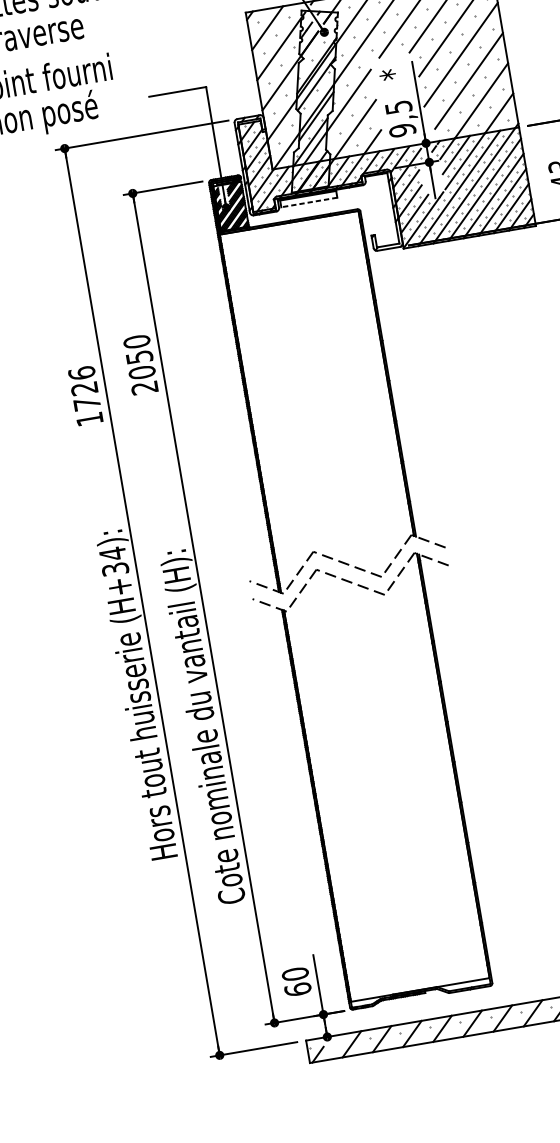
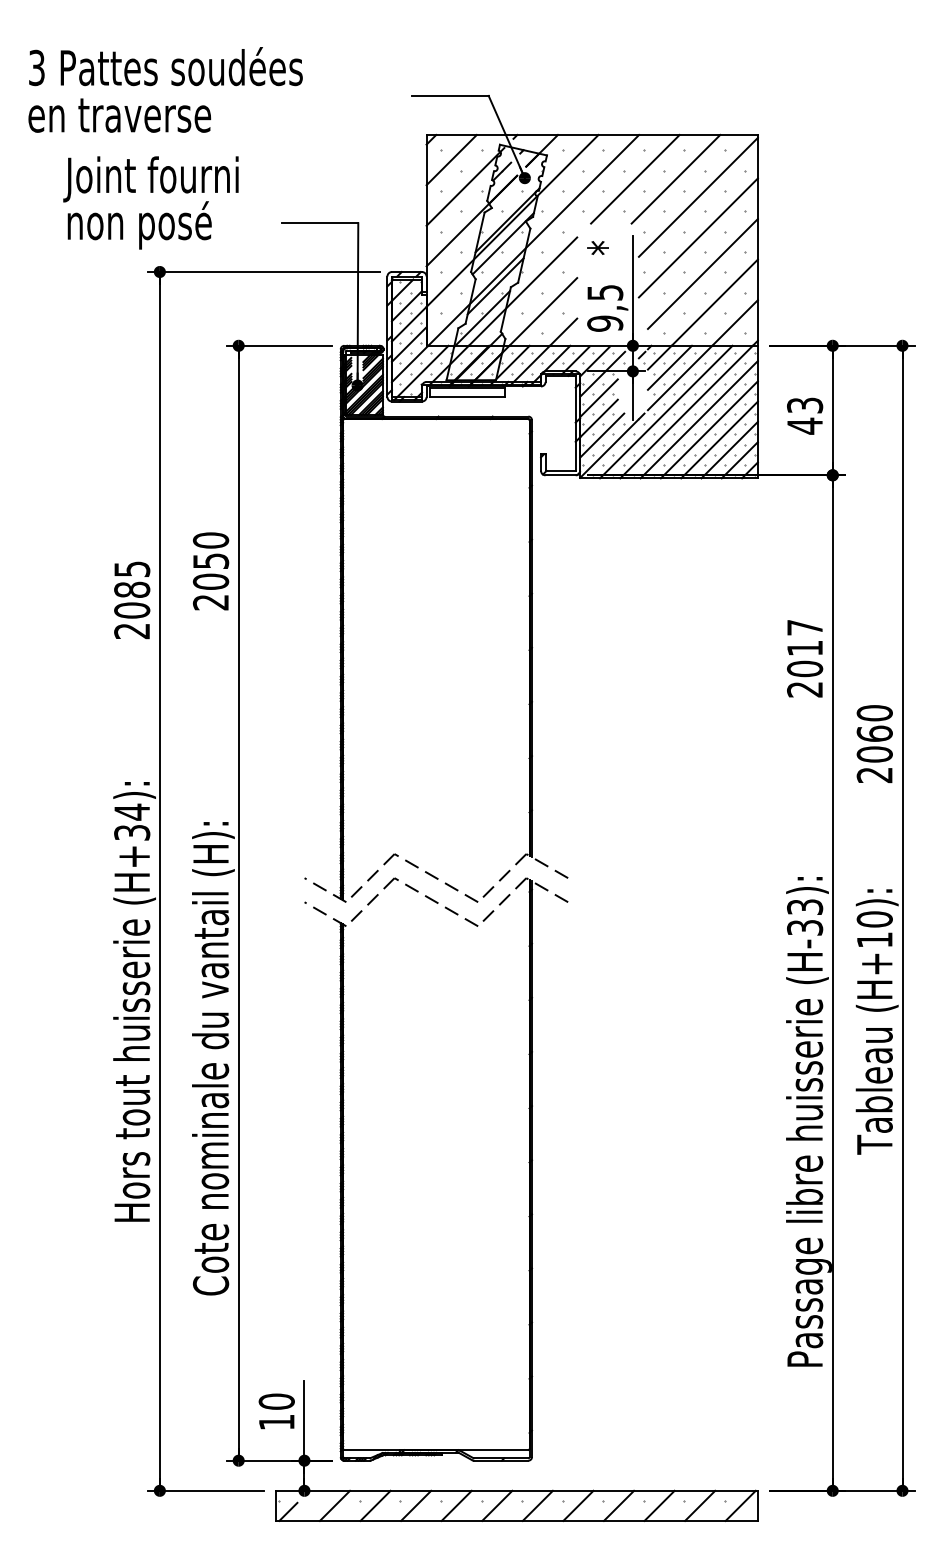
line: (309, 202) -> (467, 397), dashed -> solid
text: (86, 396) -> (132, 600), 1726 -> 2085
text: (297, 989) -> (276, 1422), 60 -> 10

